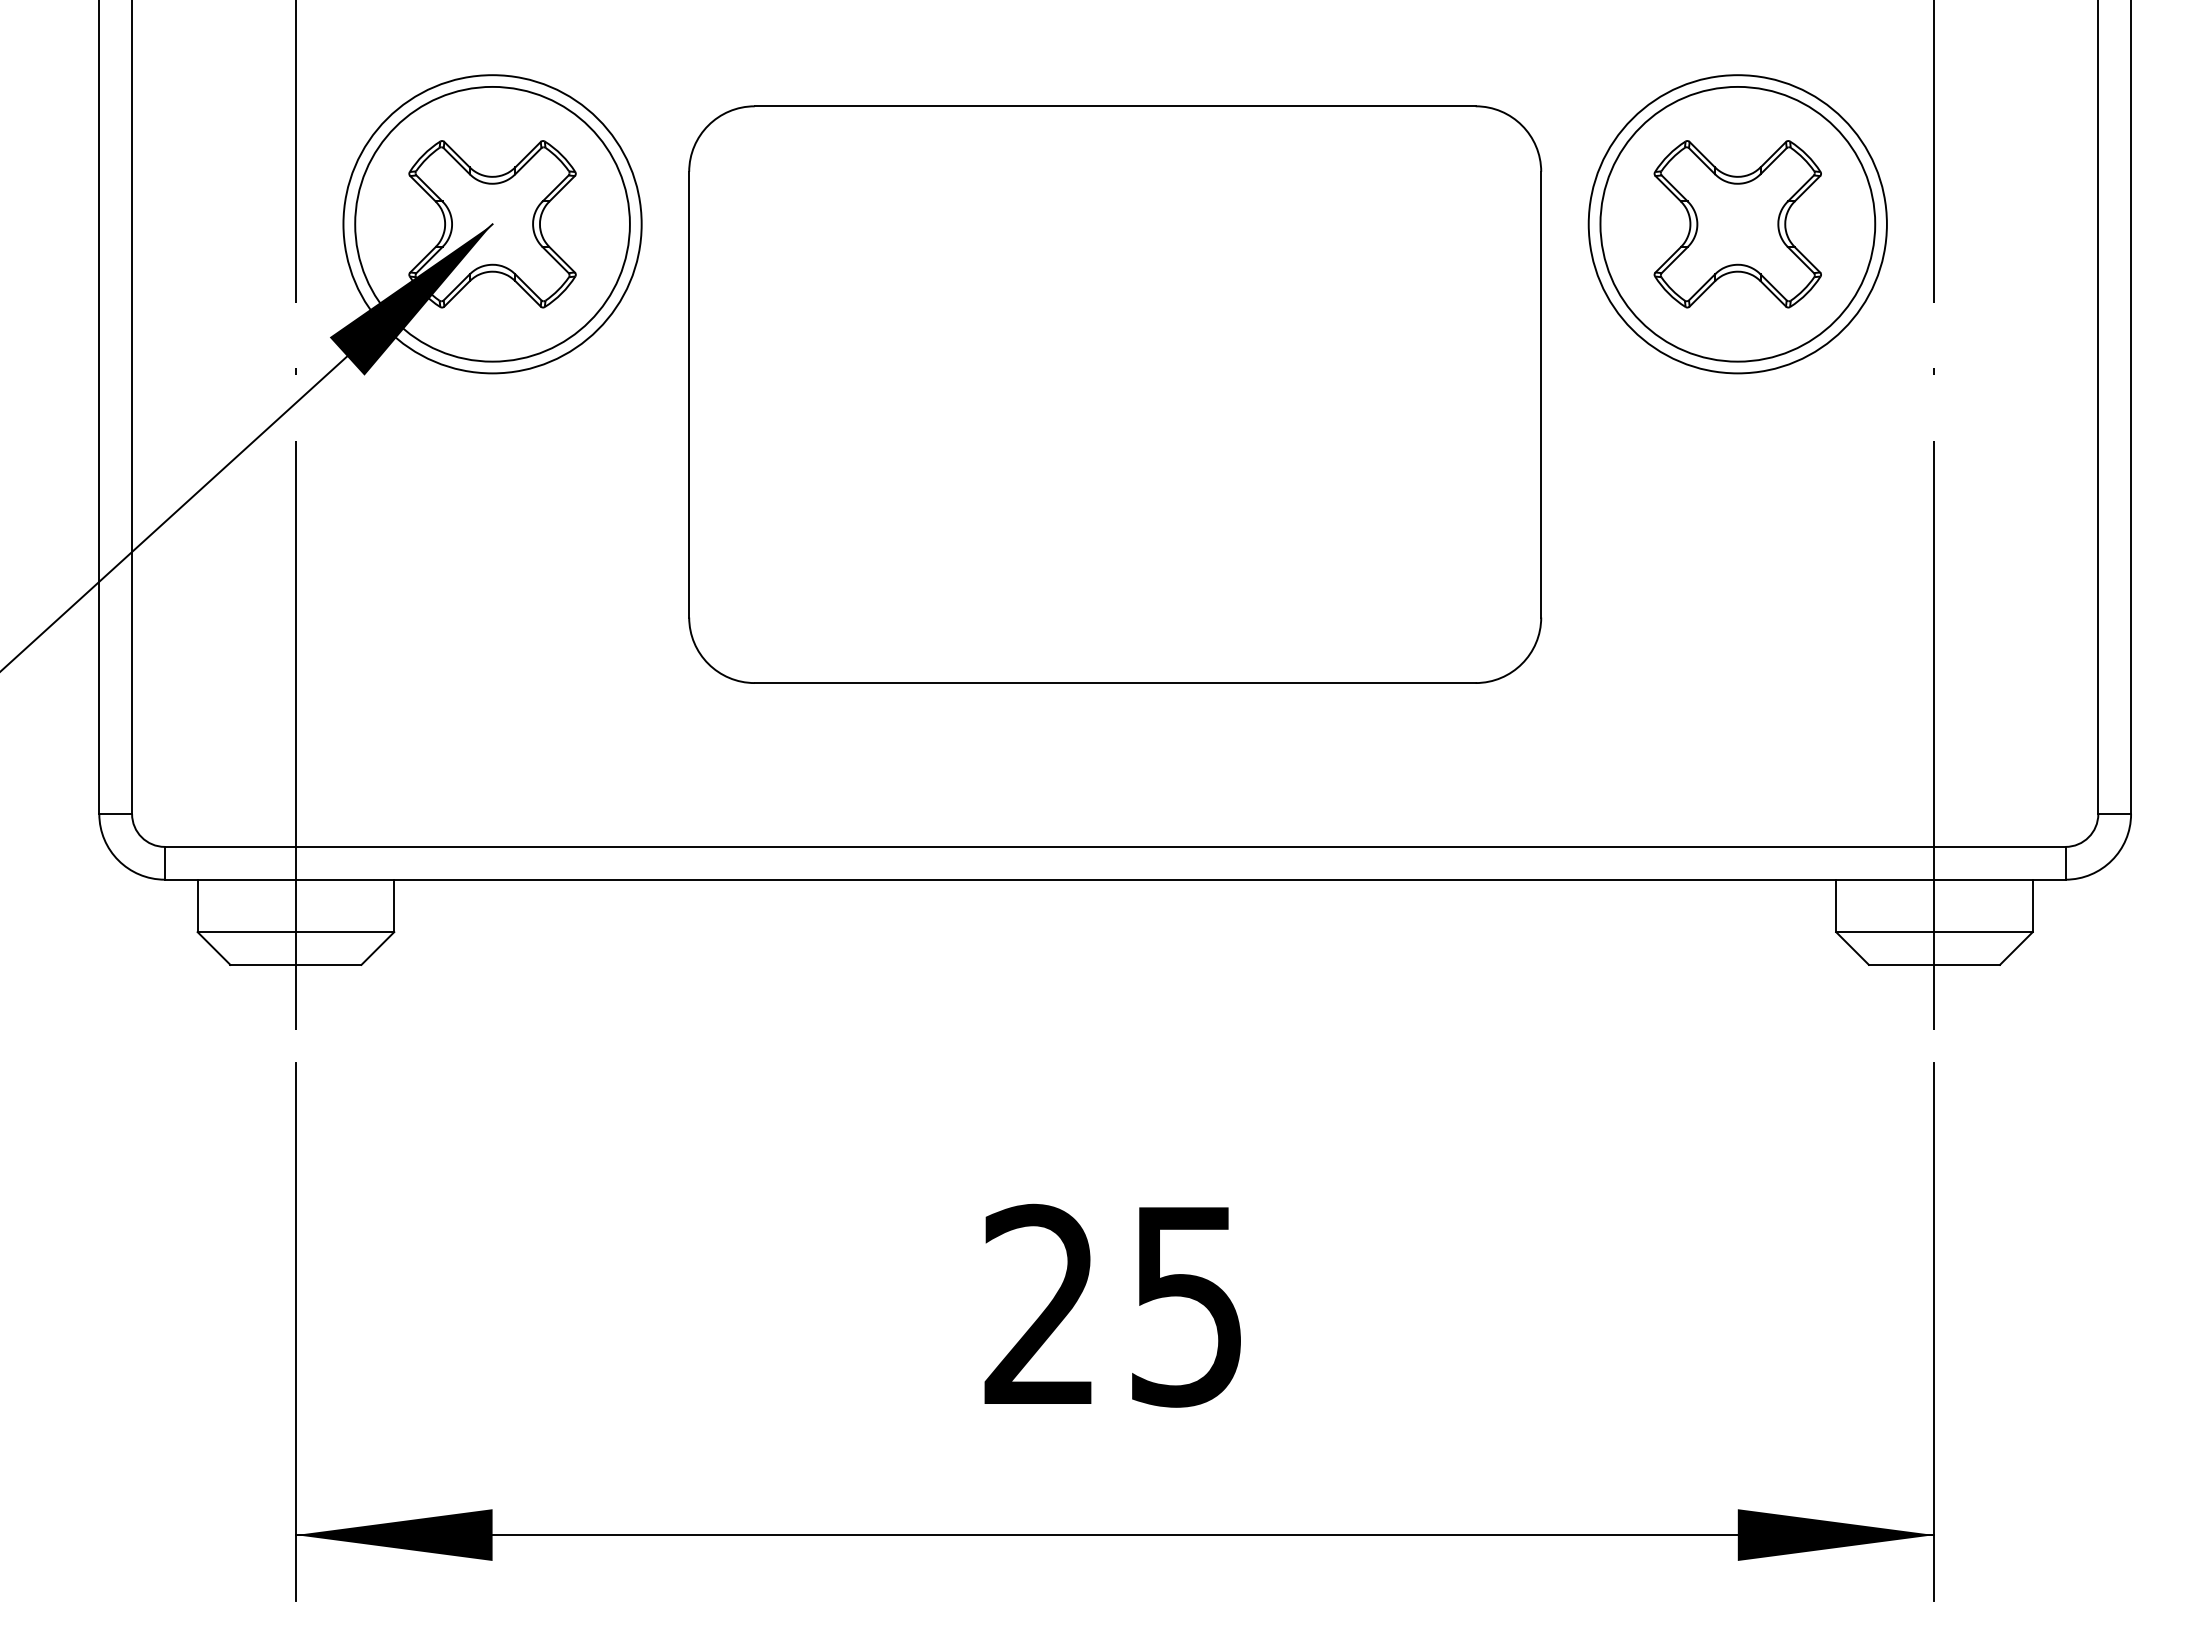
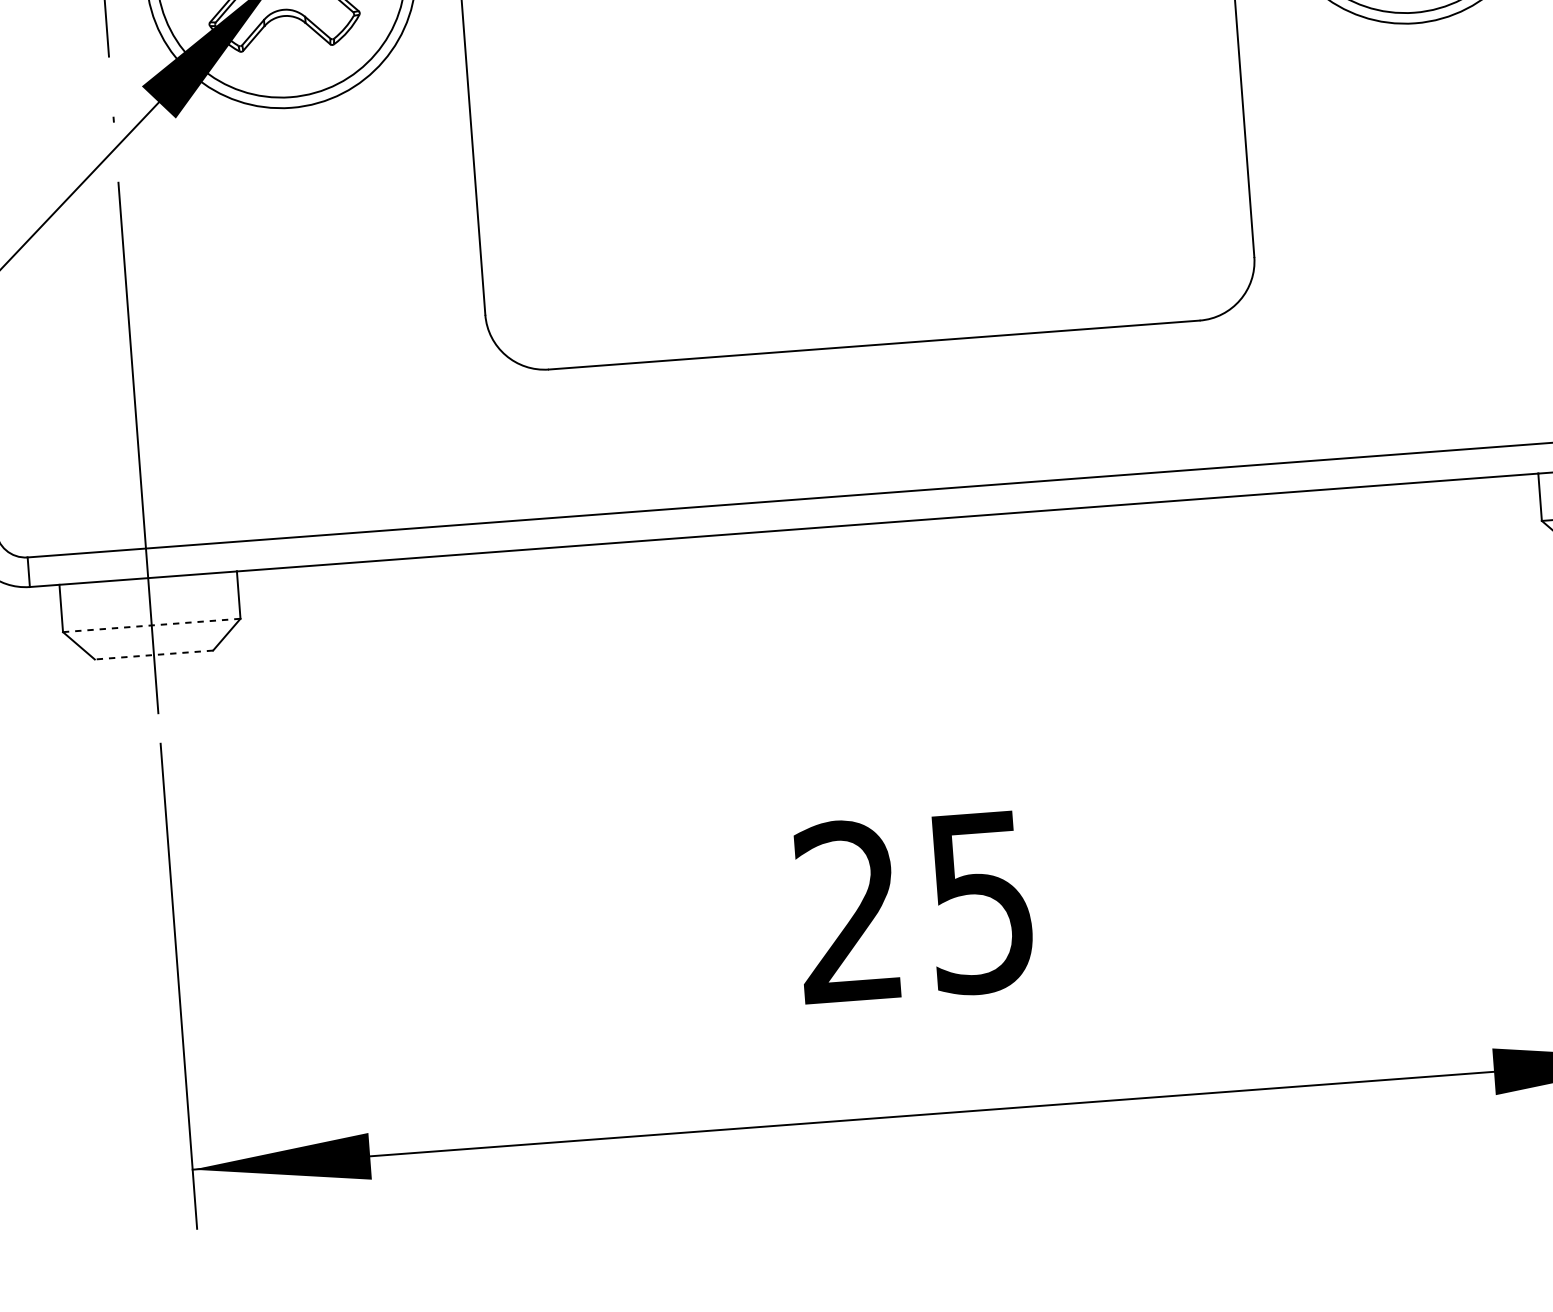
line: (295, 932) -> (151, 625), solid -> dashed
line: (295, 964) -> (153, 654), solid -> dashed

